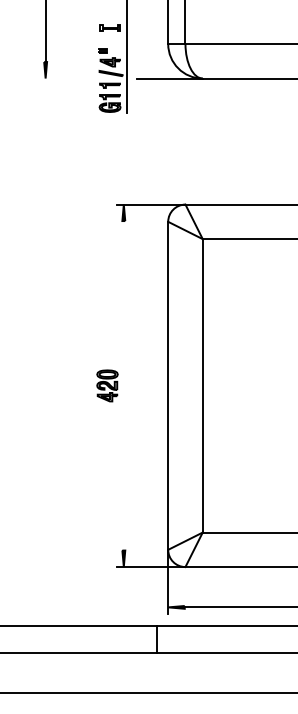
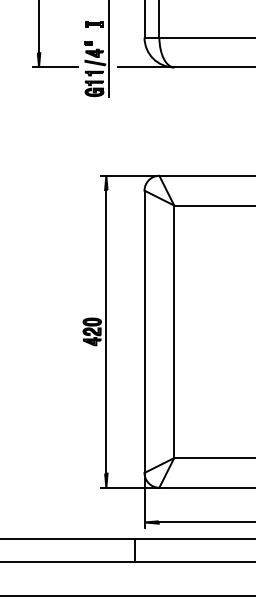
line: (64, 78) -> (55, 67), added
line: (123, 385) -> (106, 331), added

